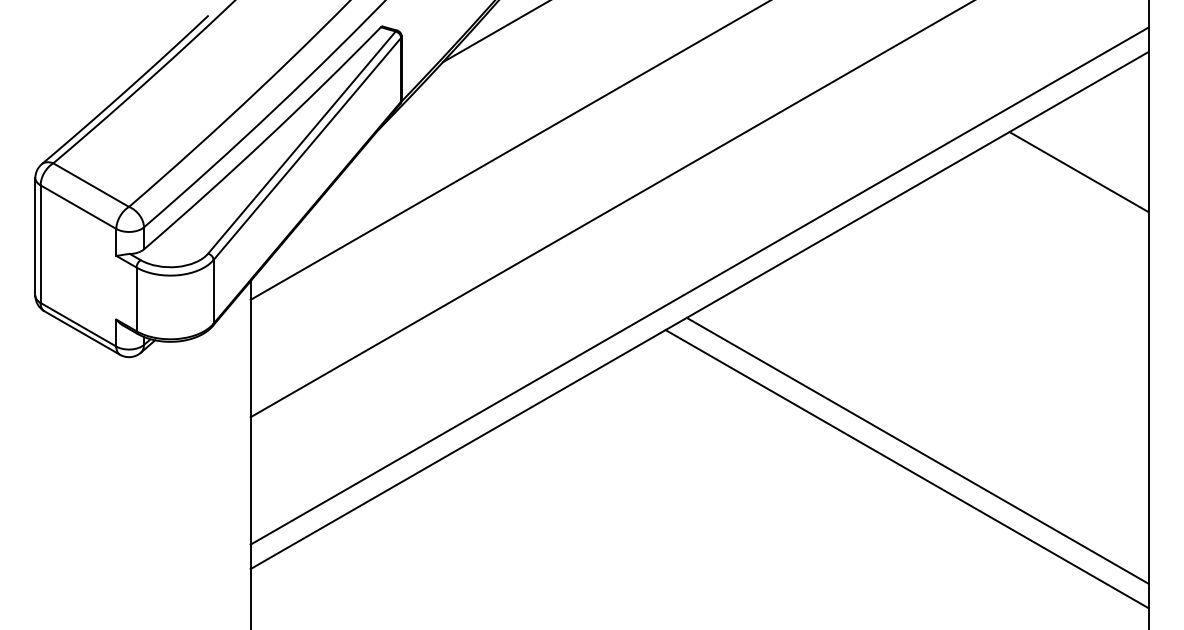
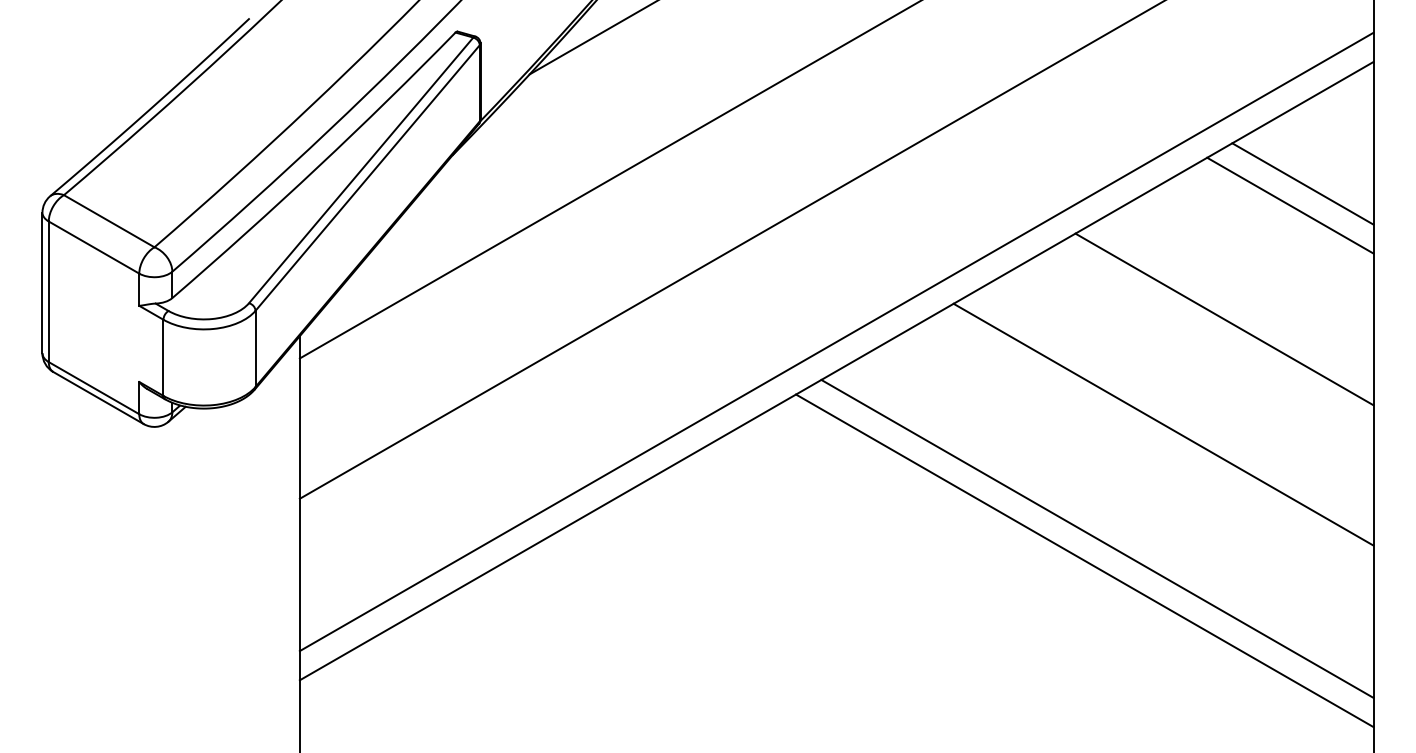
line: (1089, 153) -> (1302, 183), added
line: (1024, 267) -> (1224, 319), added
line: (972, 355) -> (1163, 424), added

